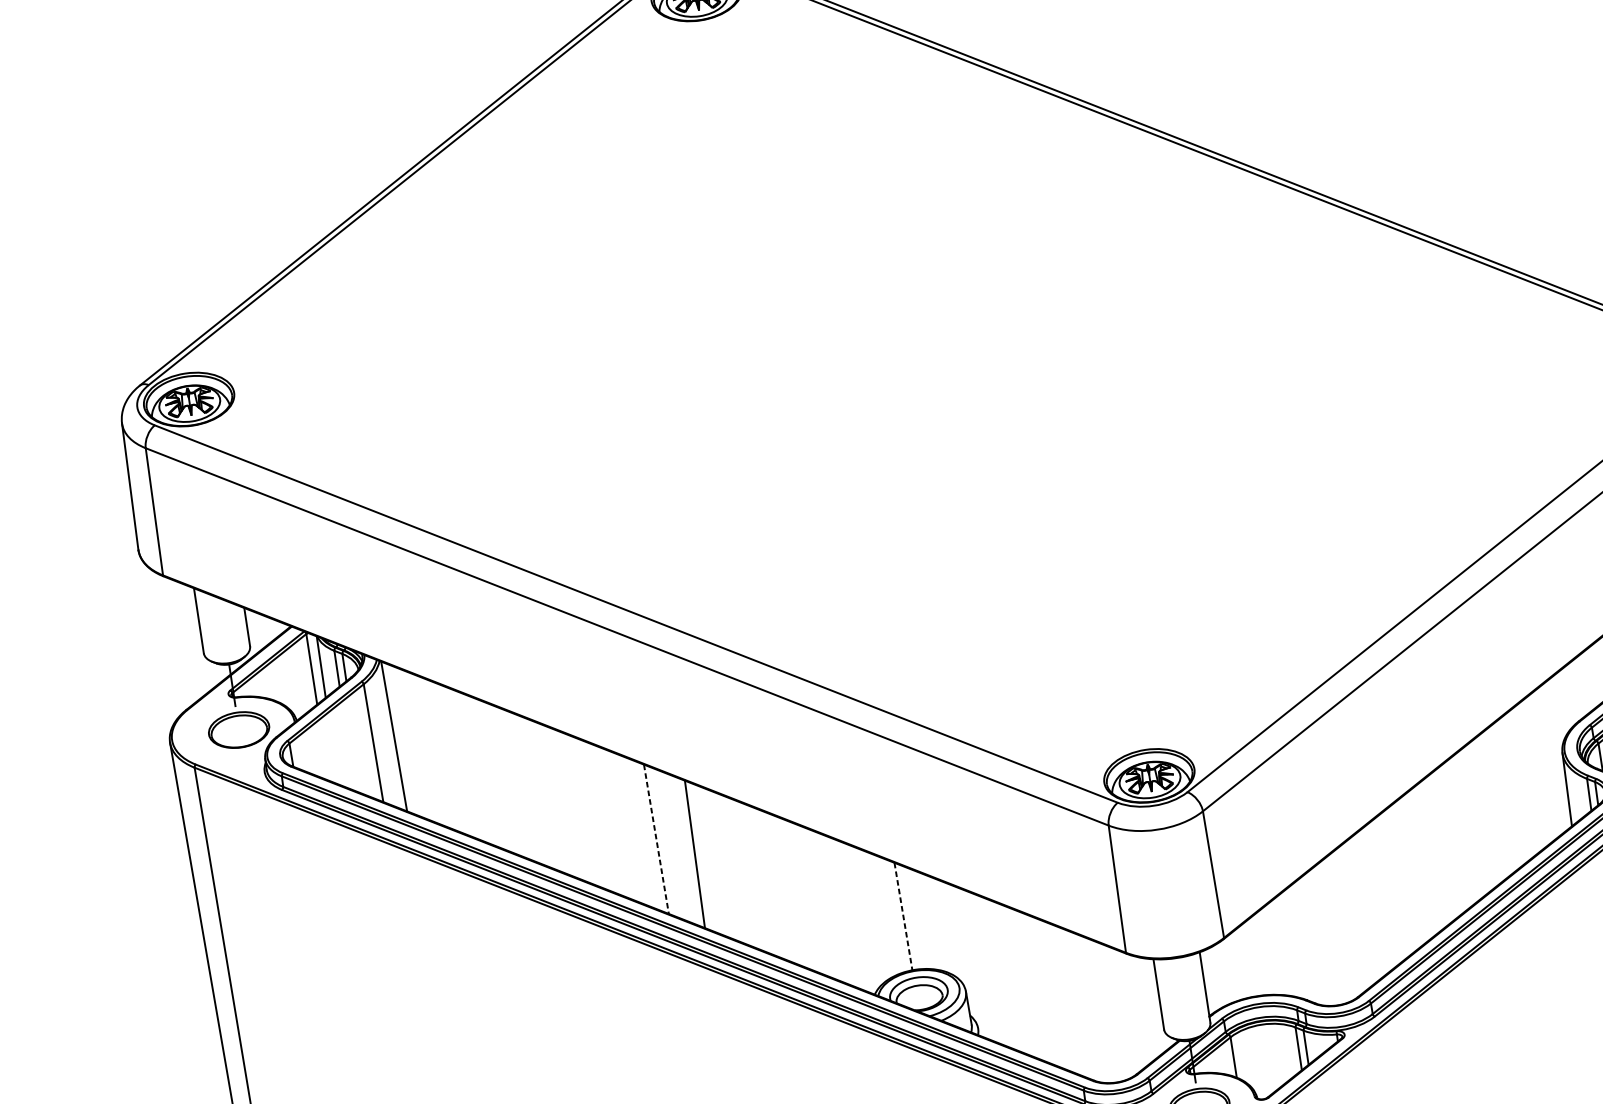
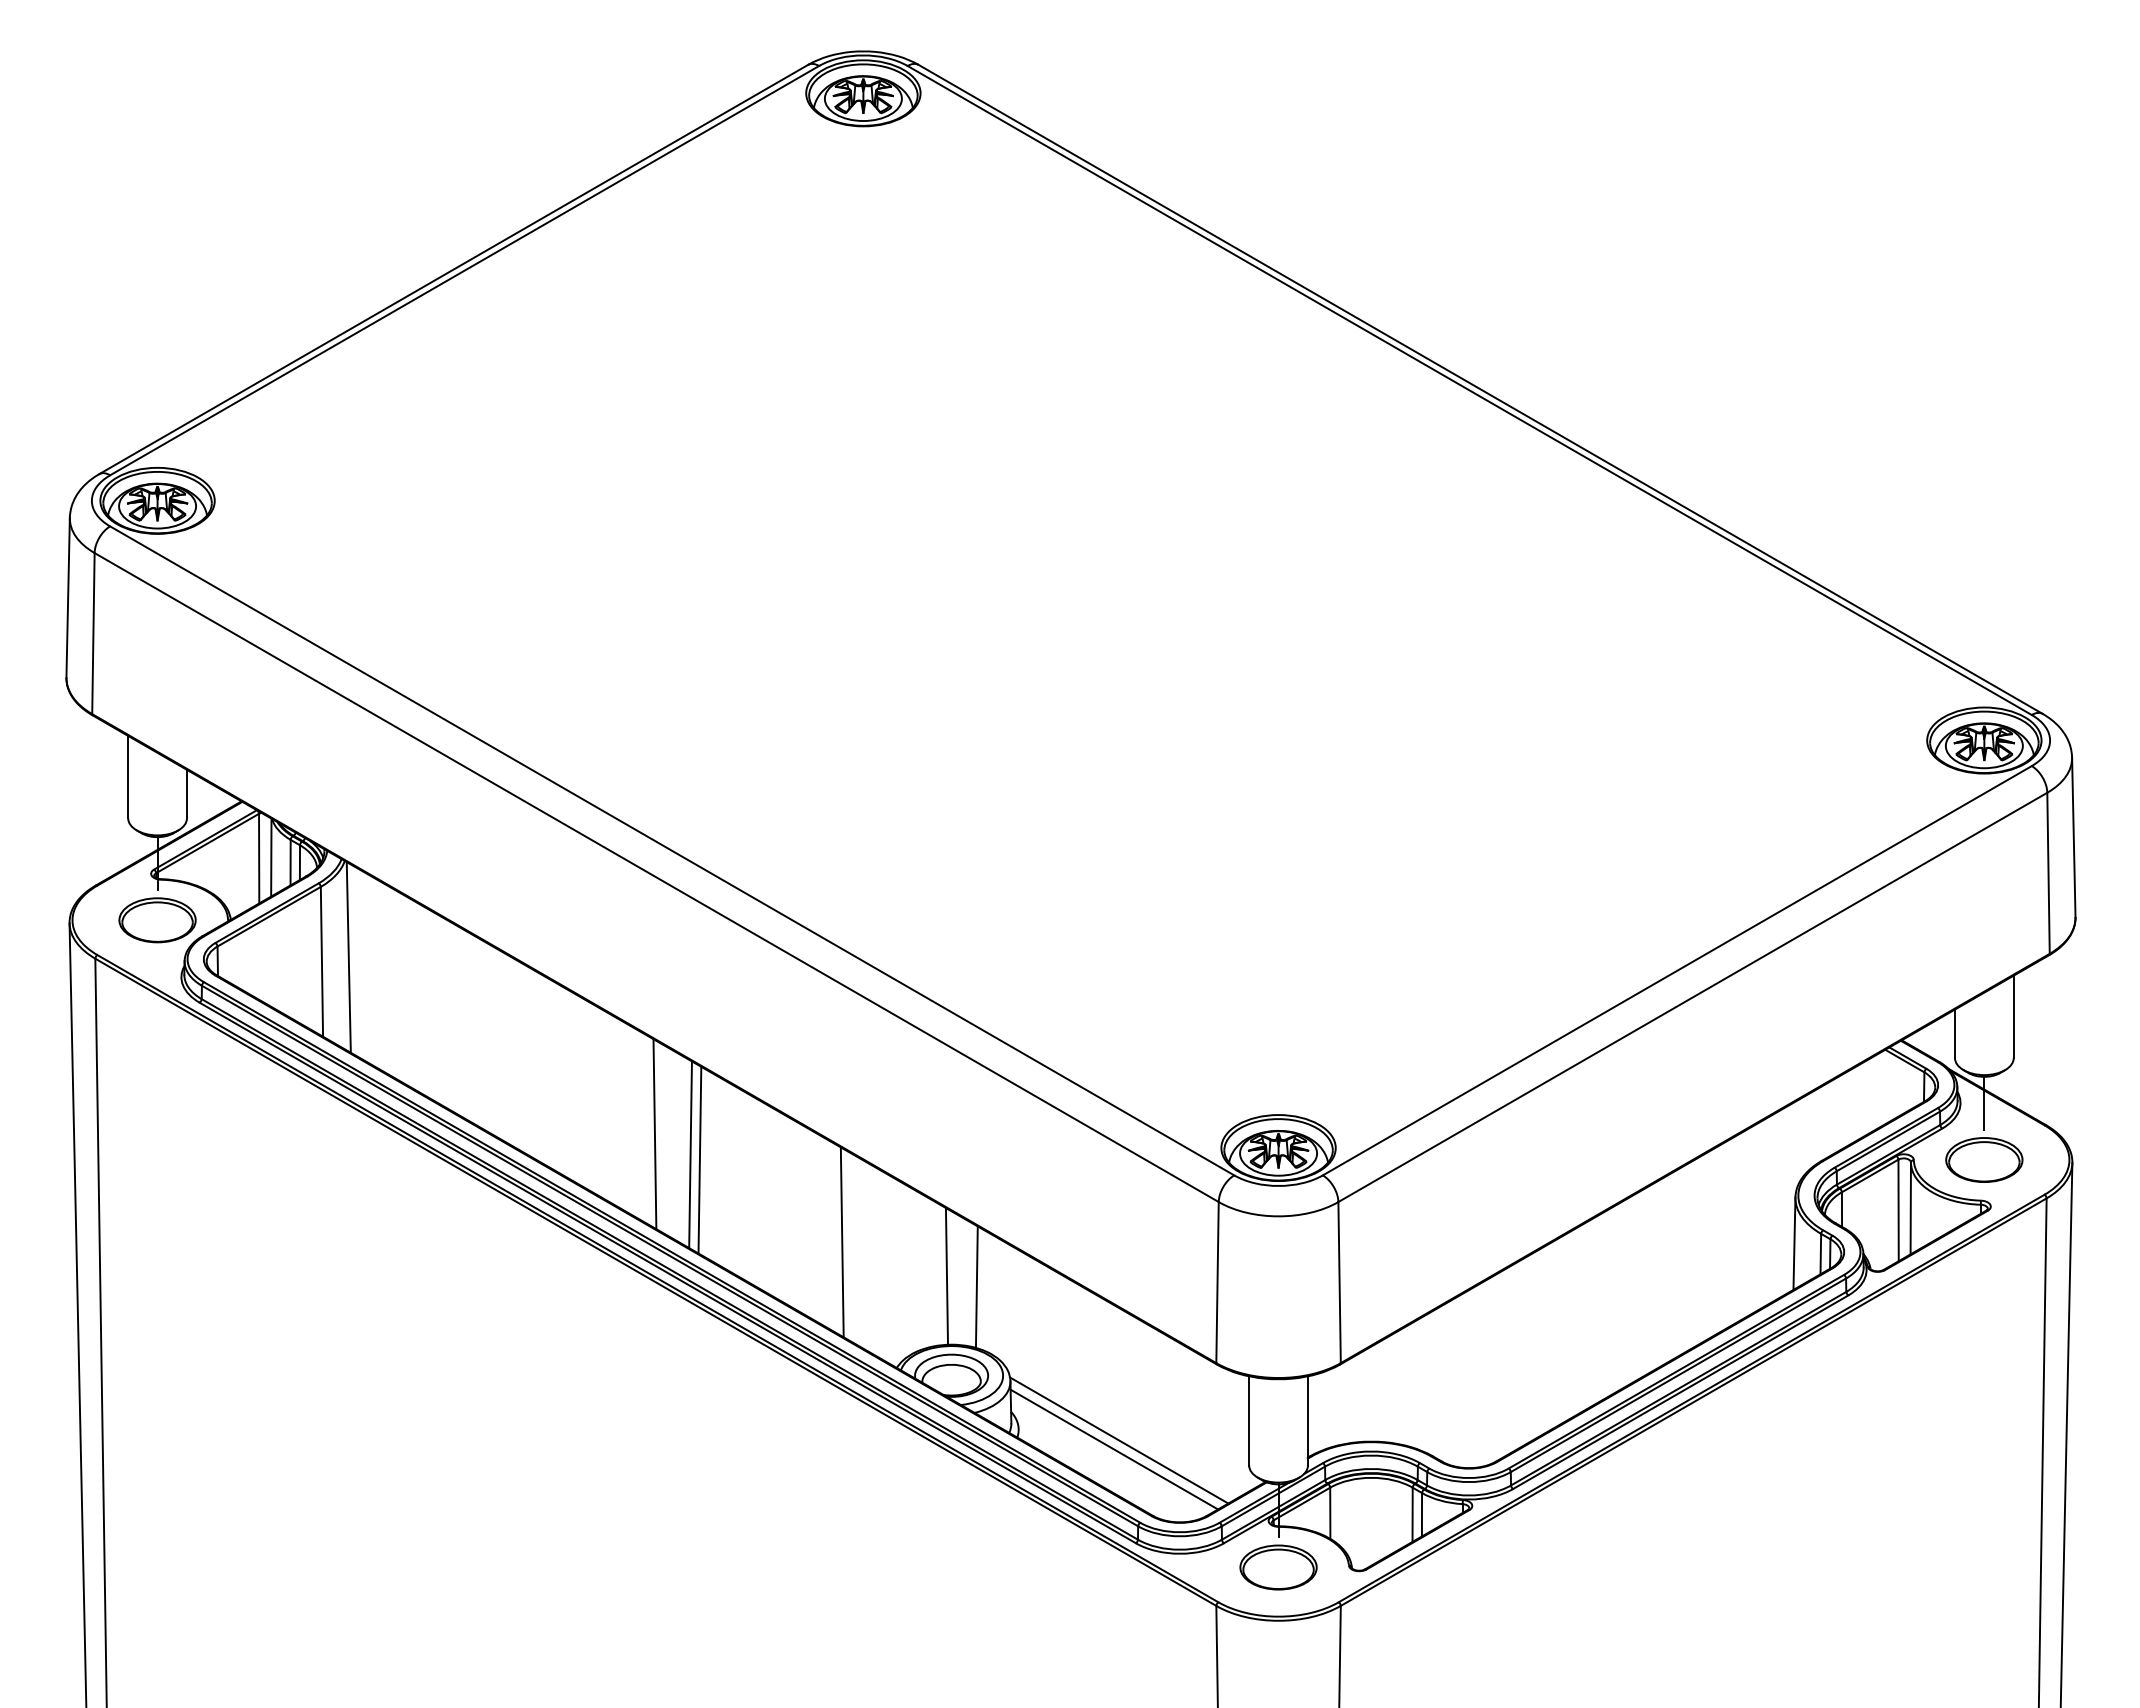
line: (656, 839) -> (654, 1134), dashed -> solid
line: (686, 851) -> (690, 1154), added
line: (816, 902) -> (841, 1242), added
line: (903, 916) -> (946, 1276), dashed -> solid
line: (927, 920) -> (976, 1286), added
line: (1058, 1025) -> (1119, 1440), added
line: (1056, 1032) -> (1114, 1449), added

